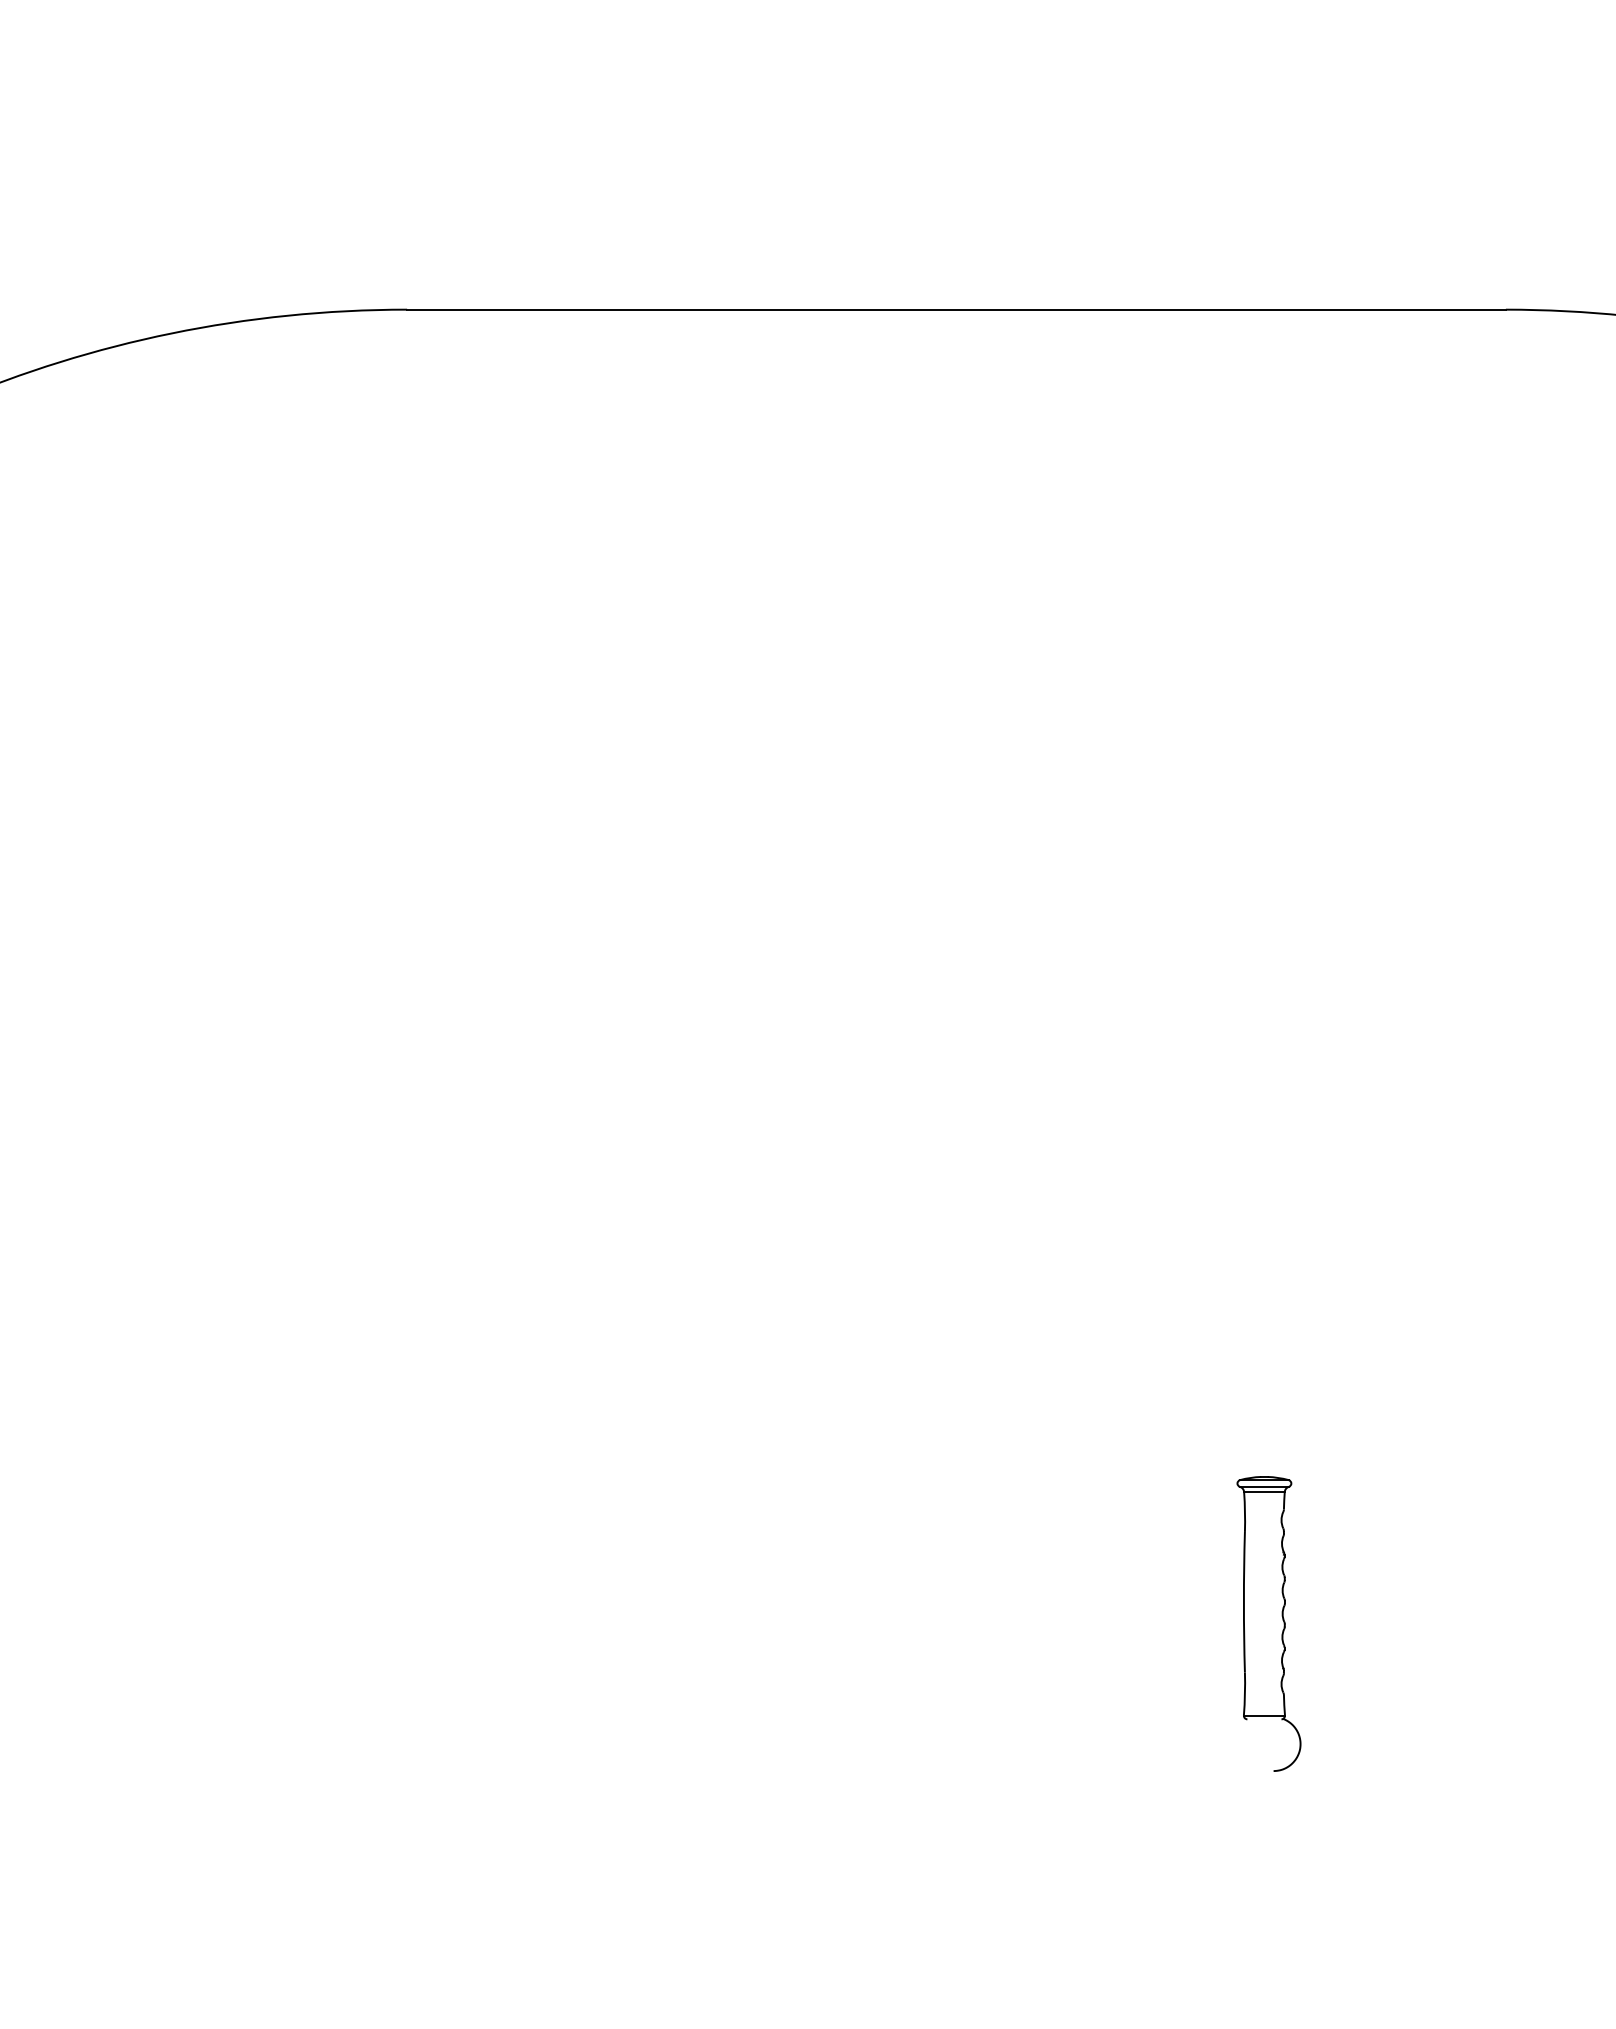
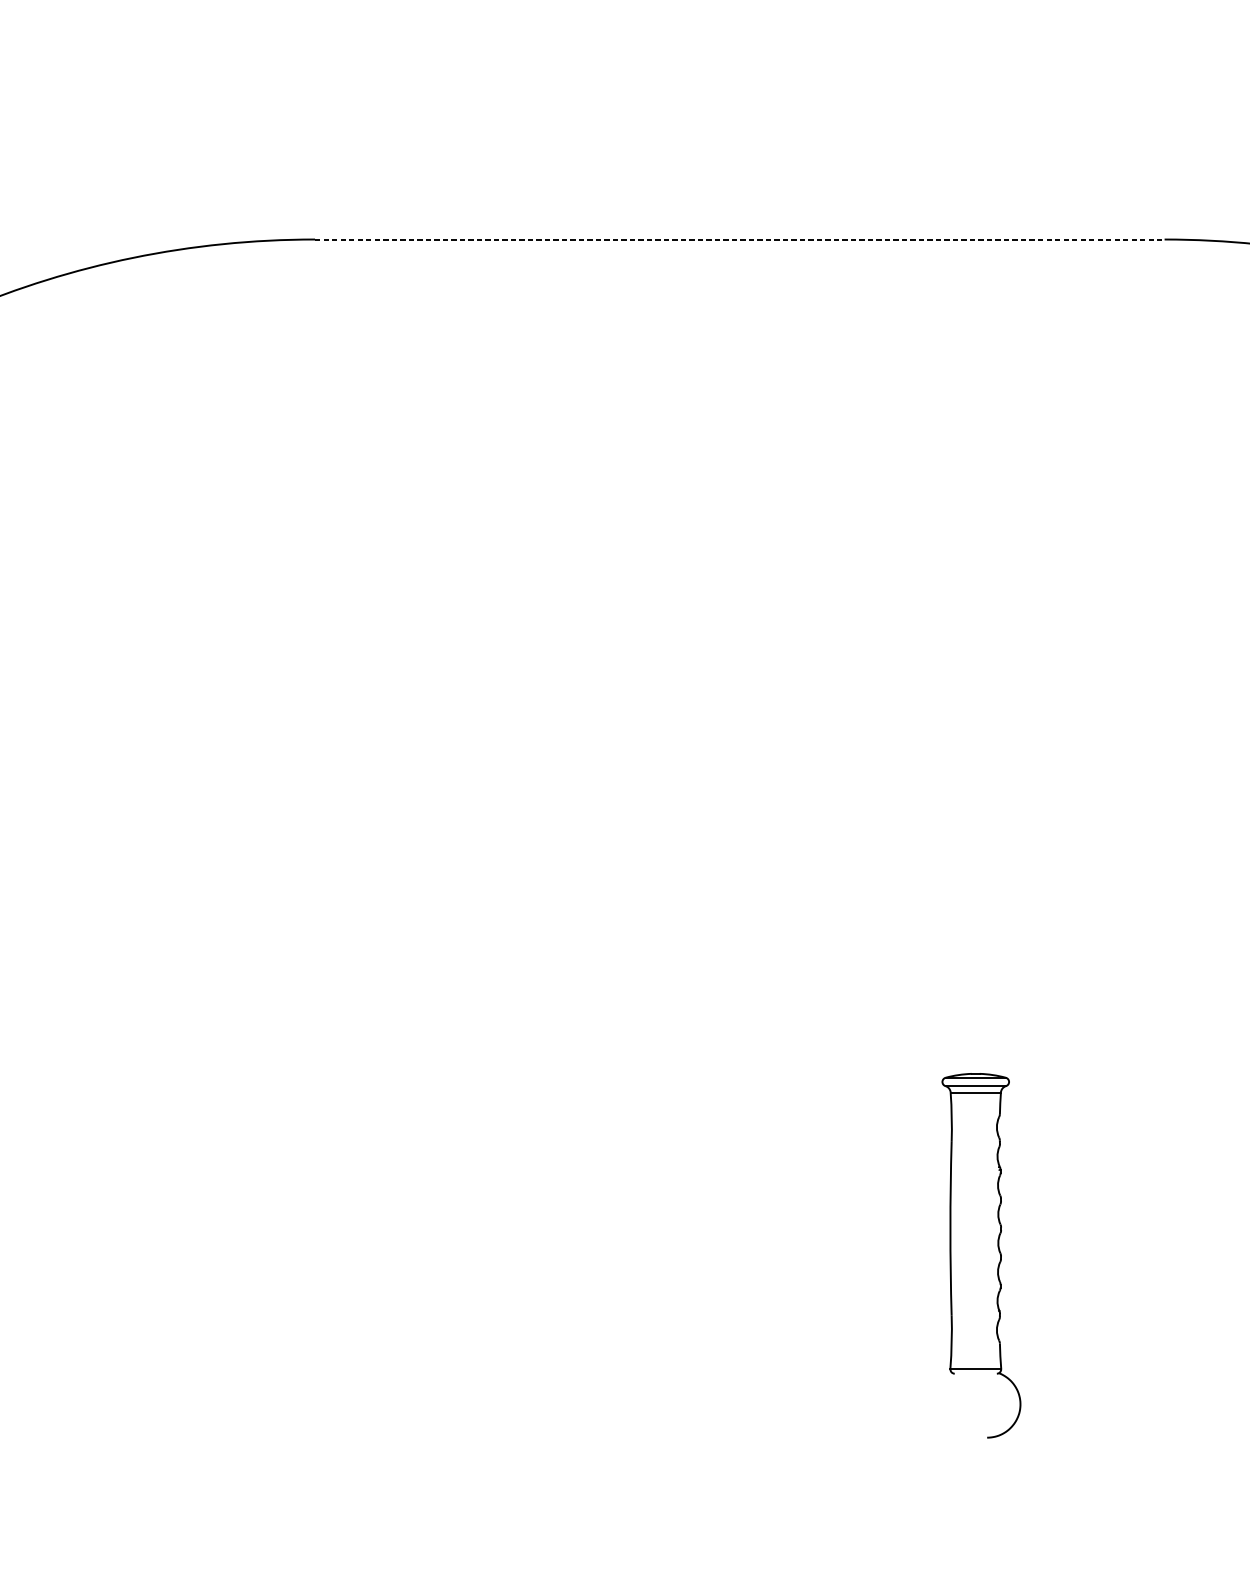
line: (957, 309) -> (740, 239), solid -> dashed
part: (1268, 1623) -> (981, 1255), size x1.6

